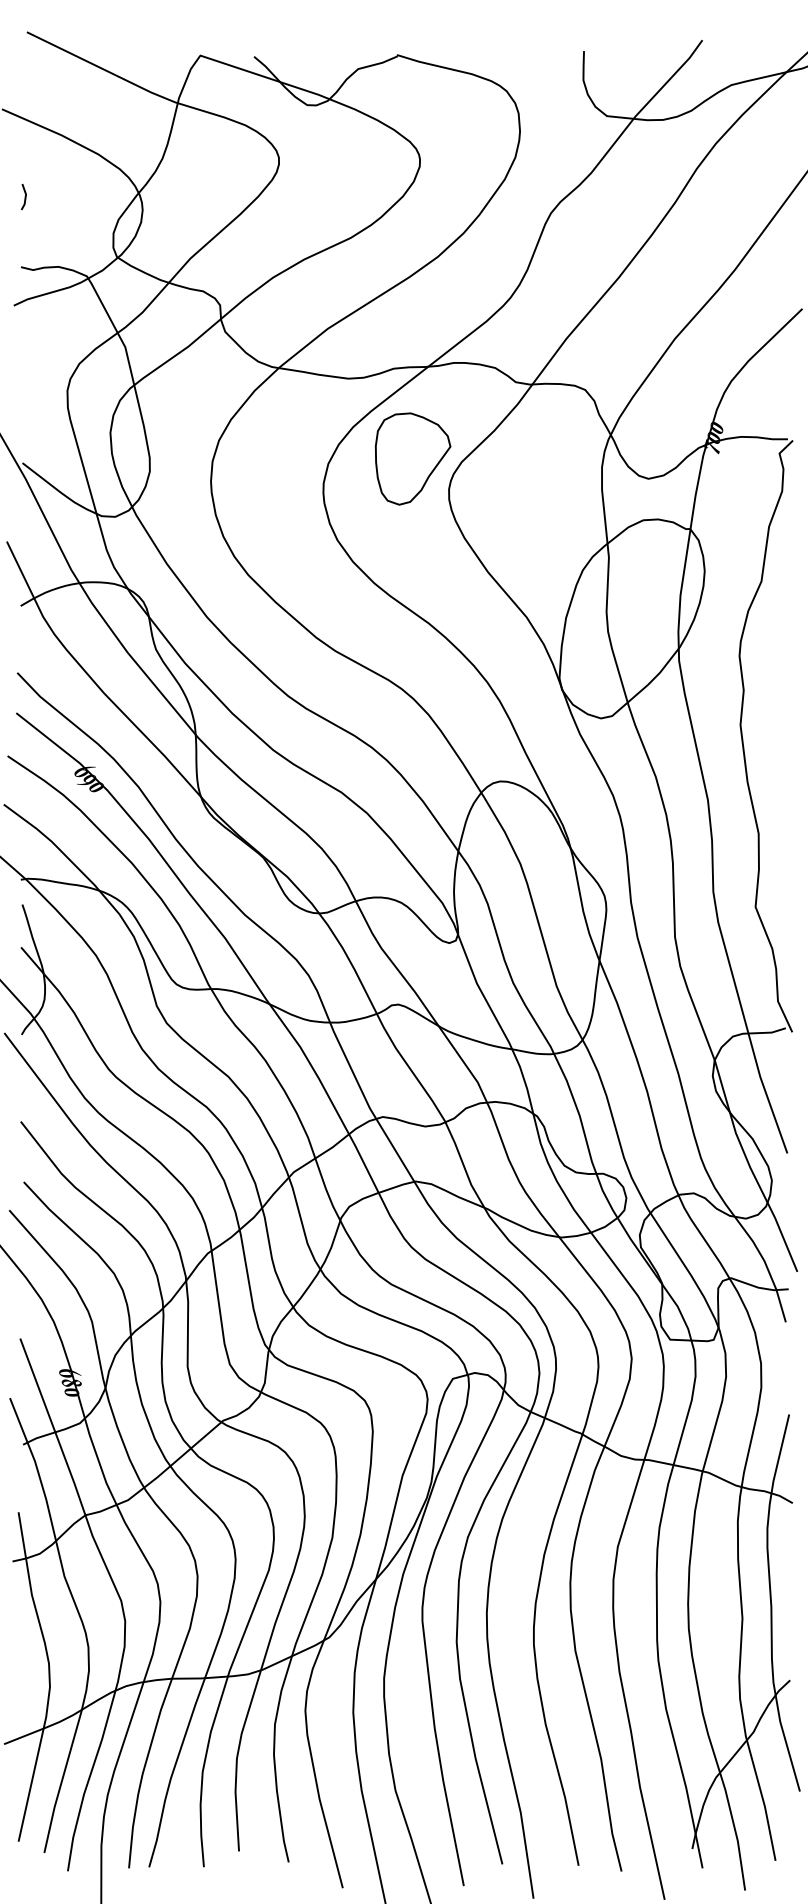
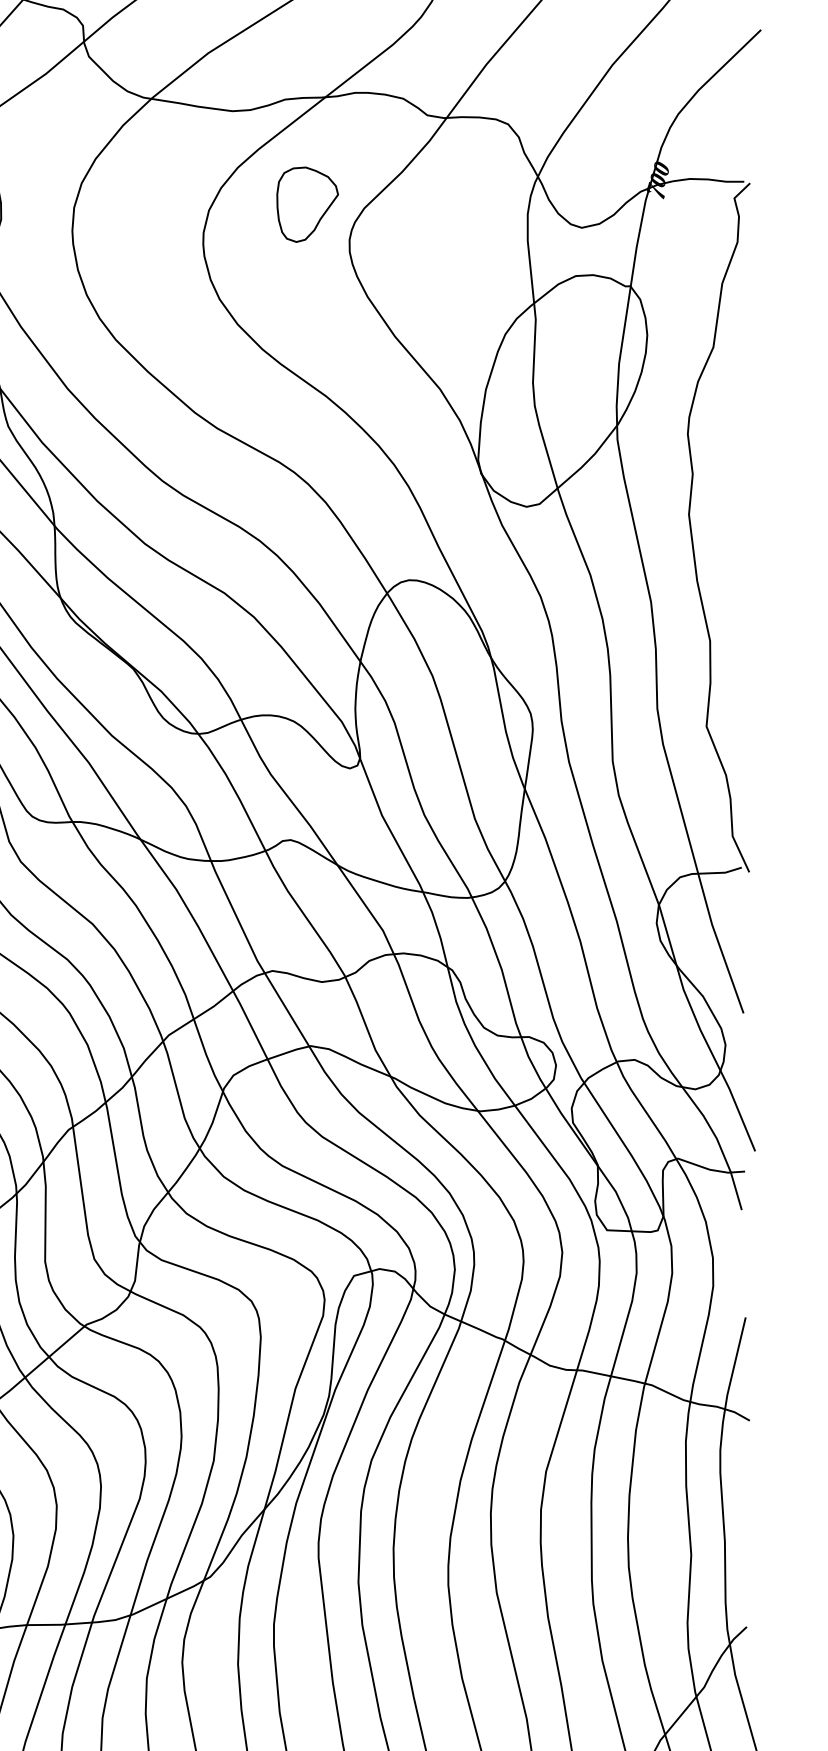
part: (412, 458) -> (307, 204), size x0.7

